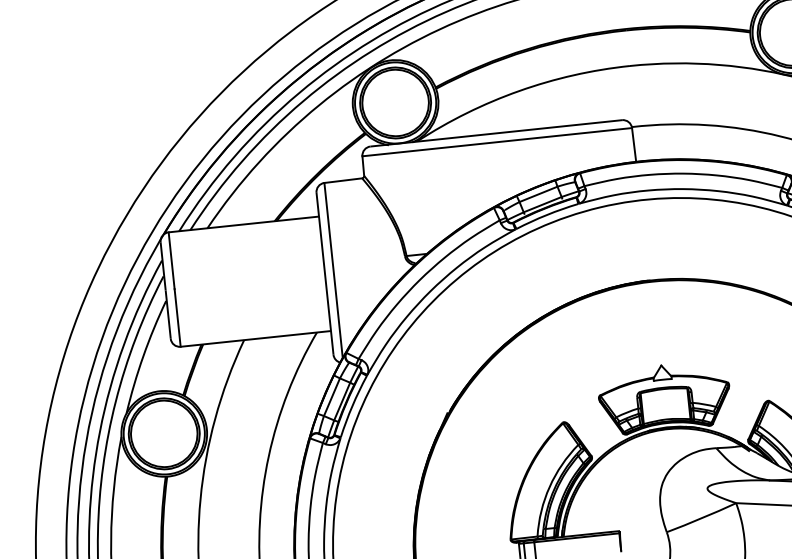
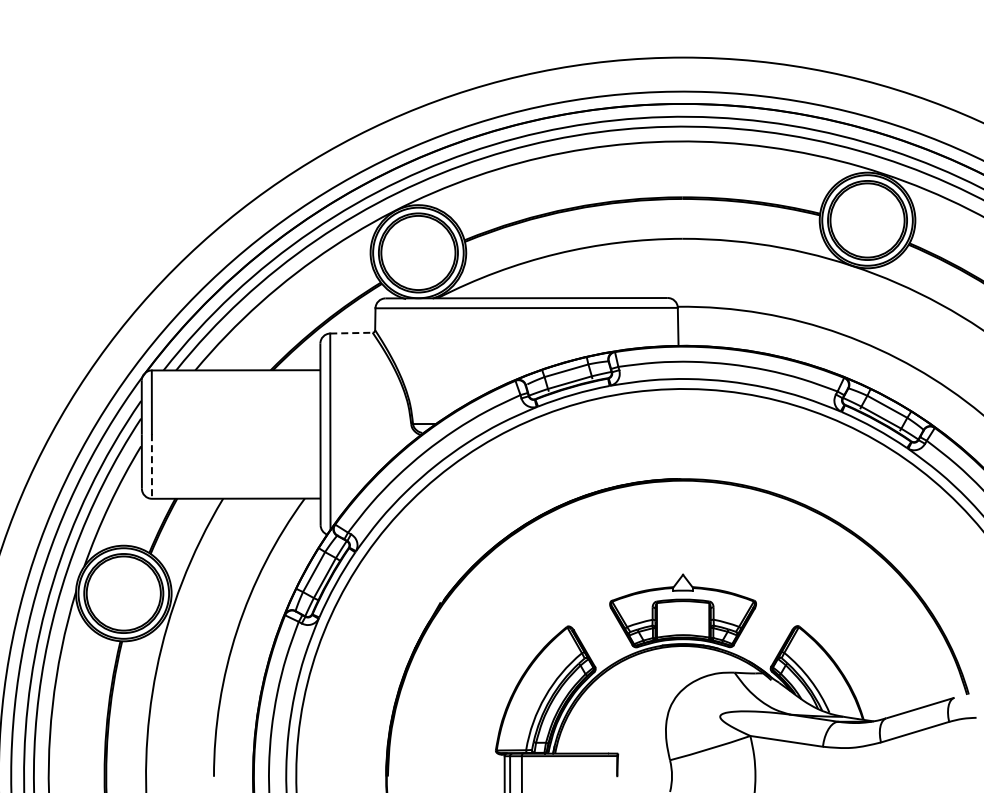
line: (343, 180) -> (351, 333), solid -> dashed
line: (177, 318) -> (151, 466), solid -> dashed

